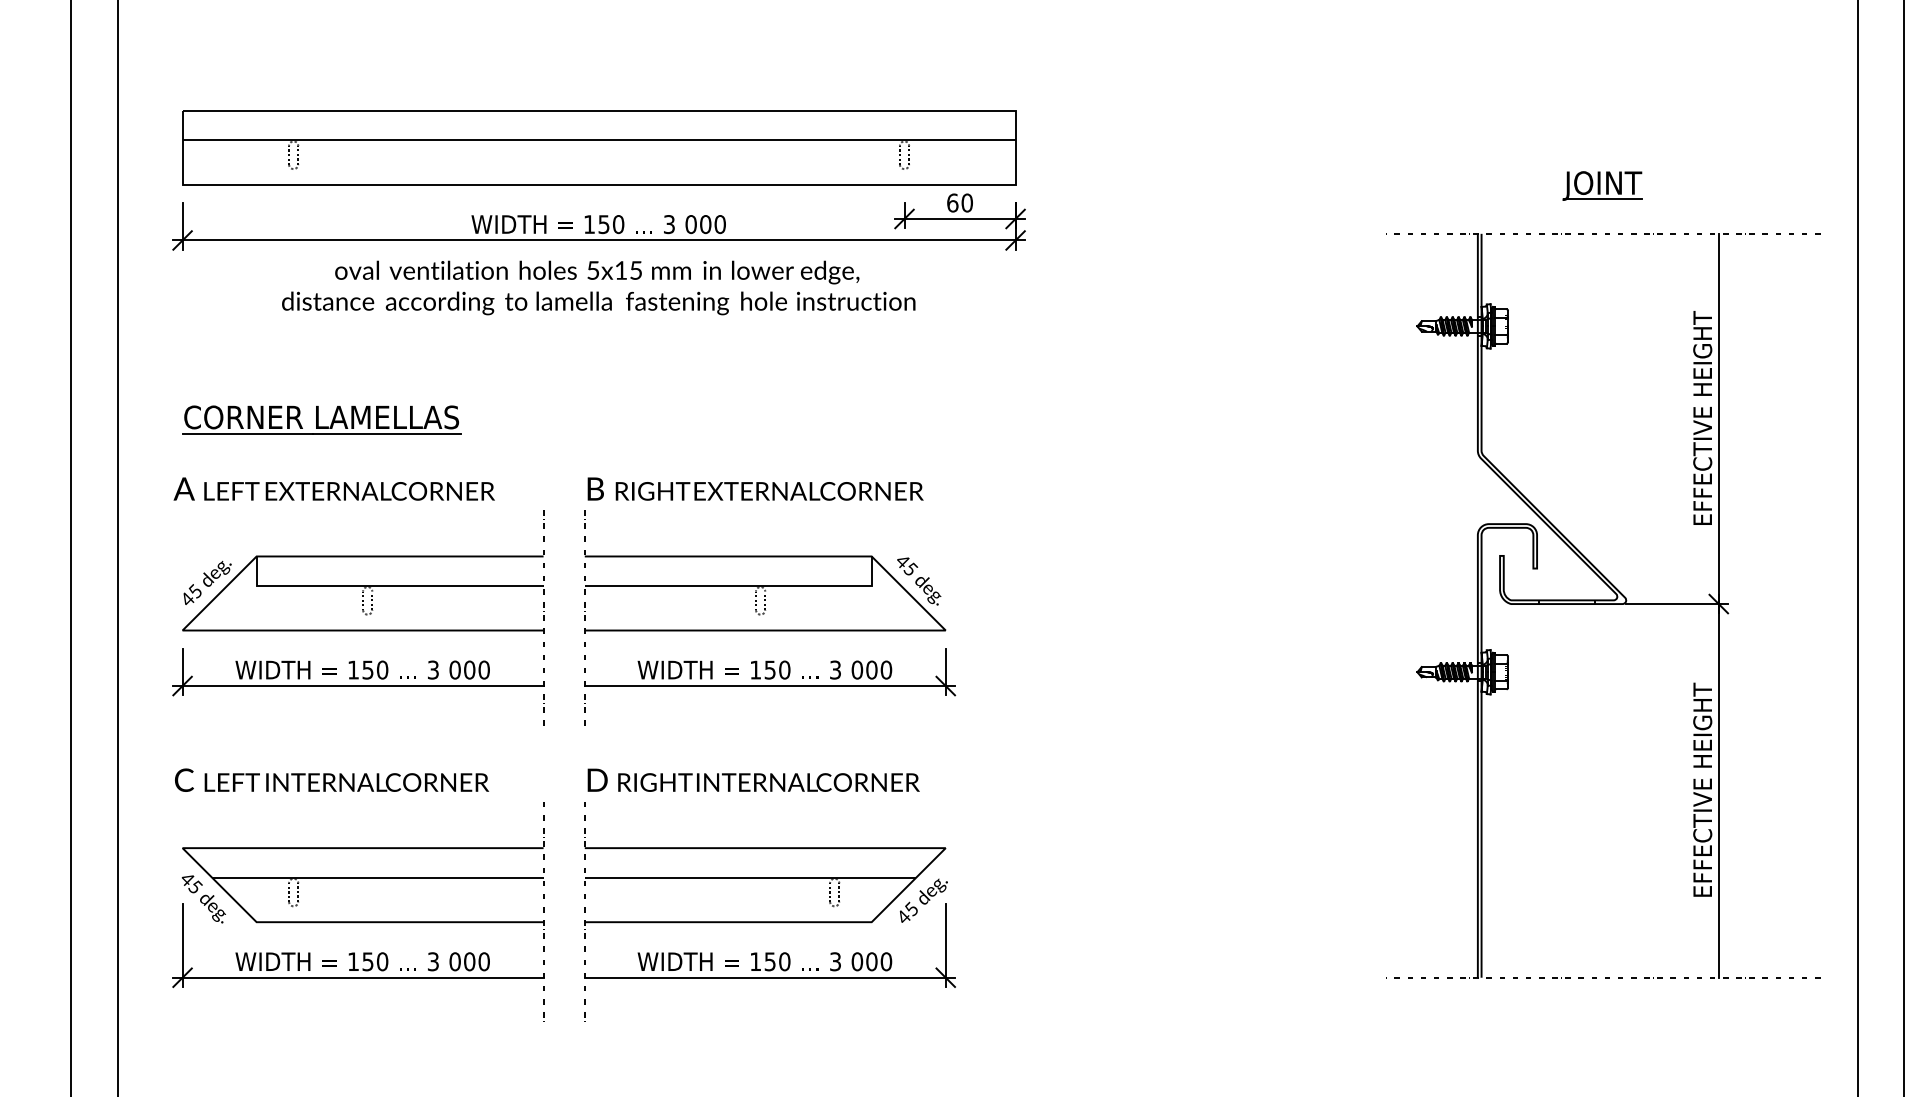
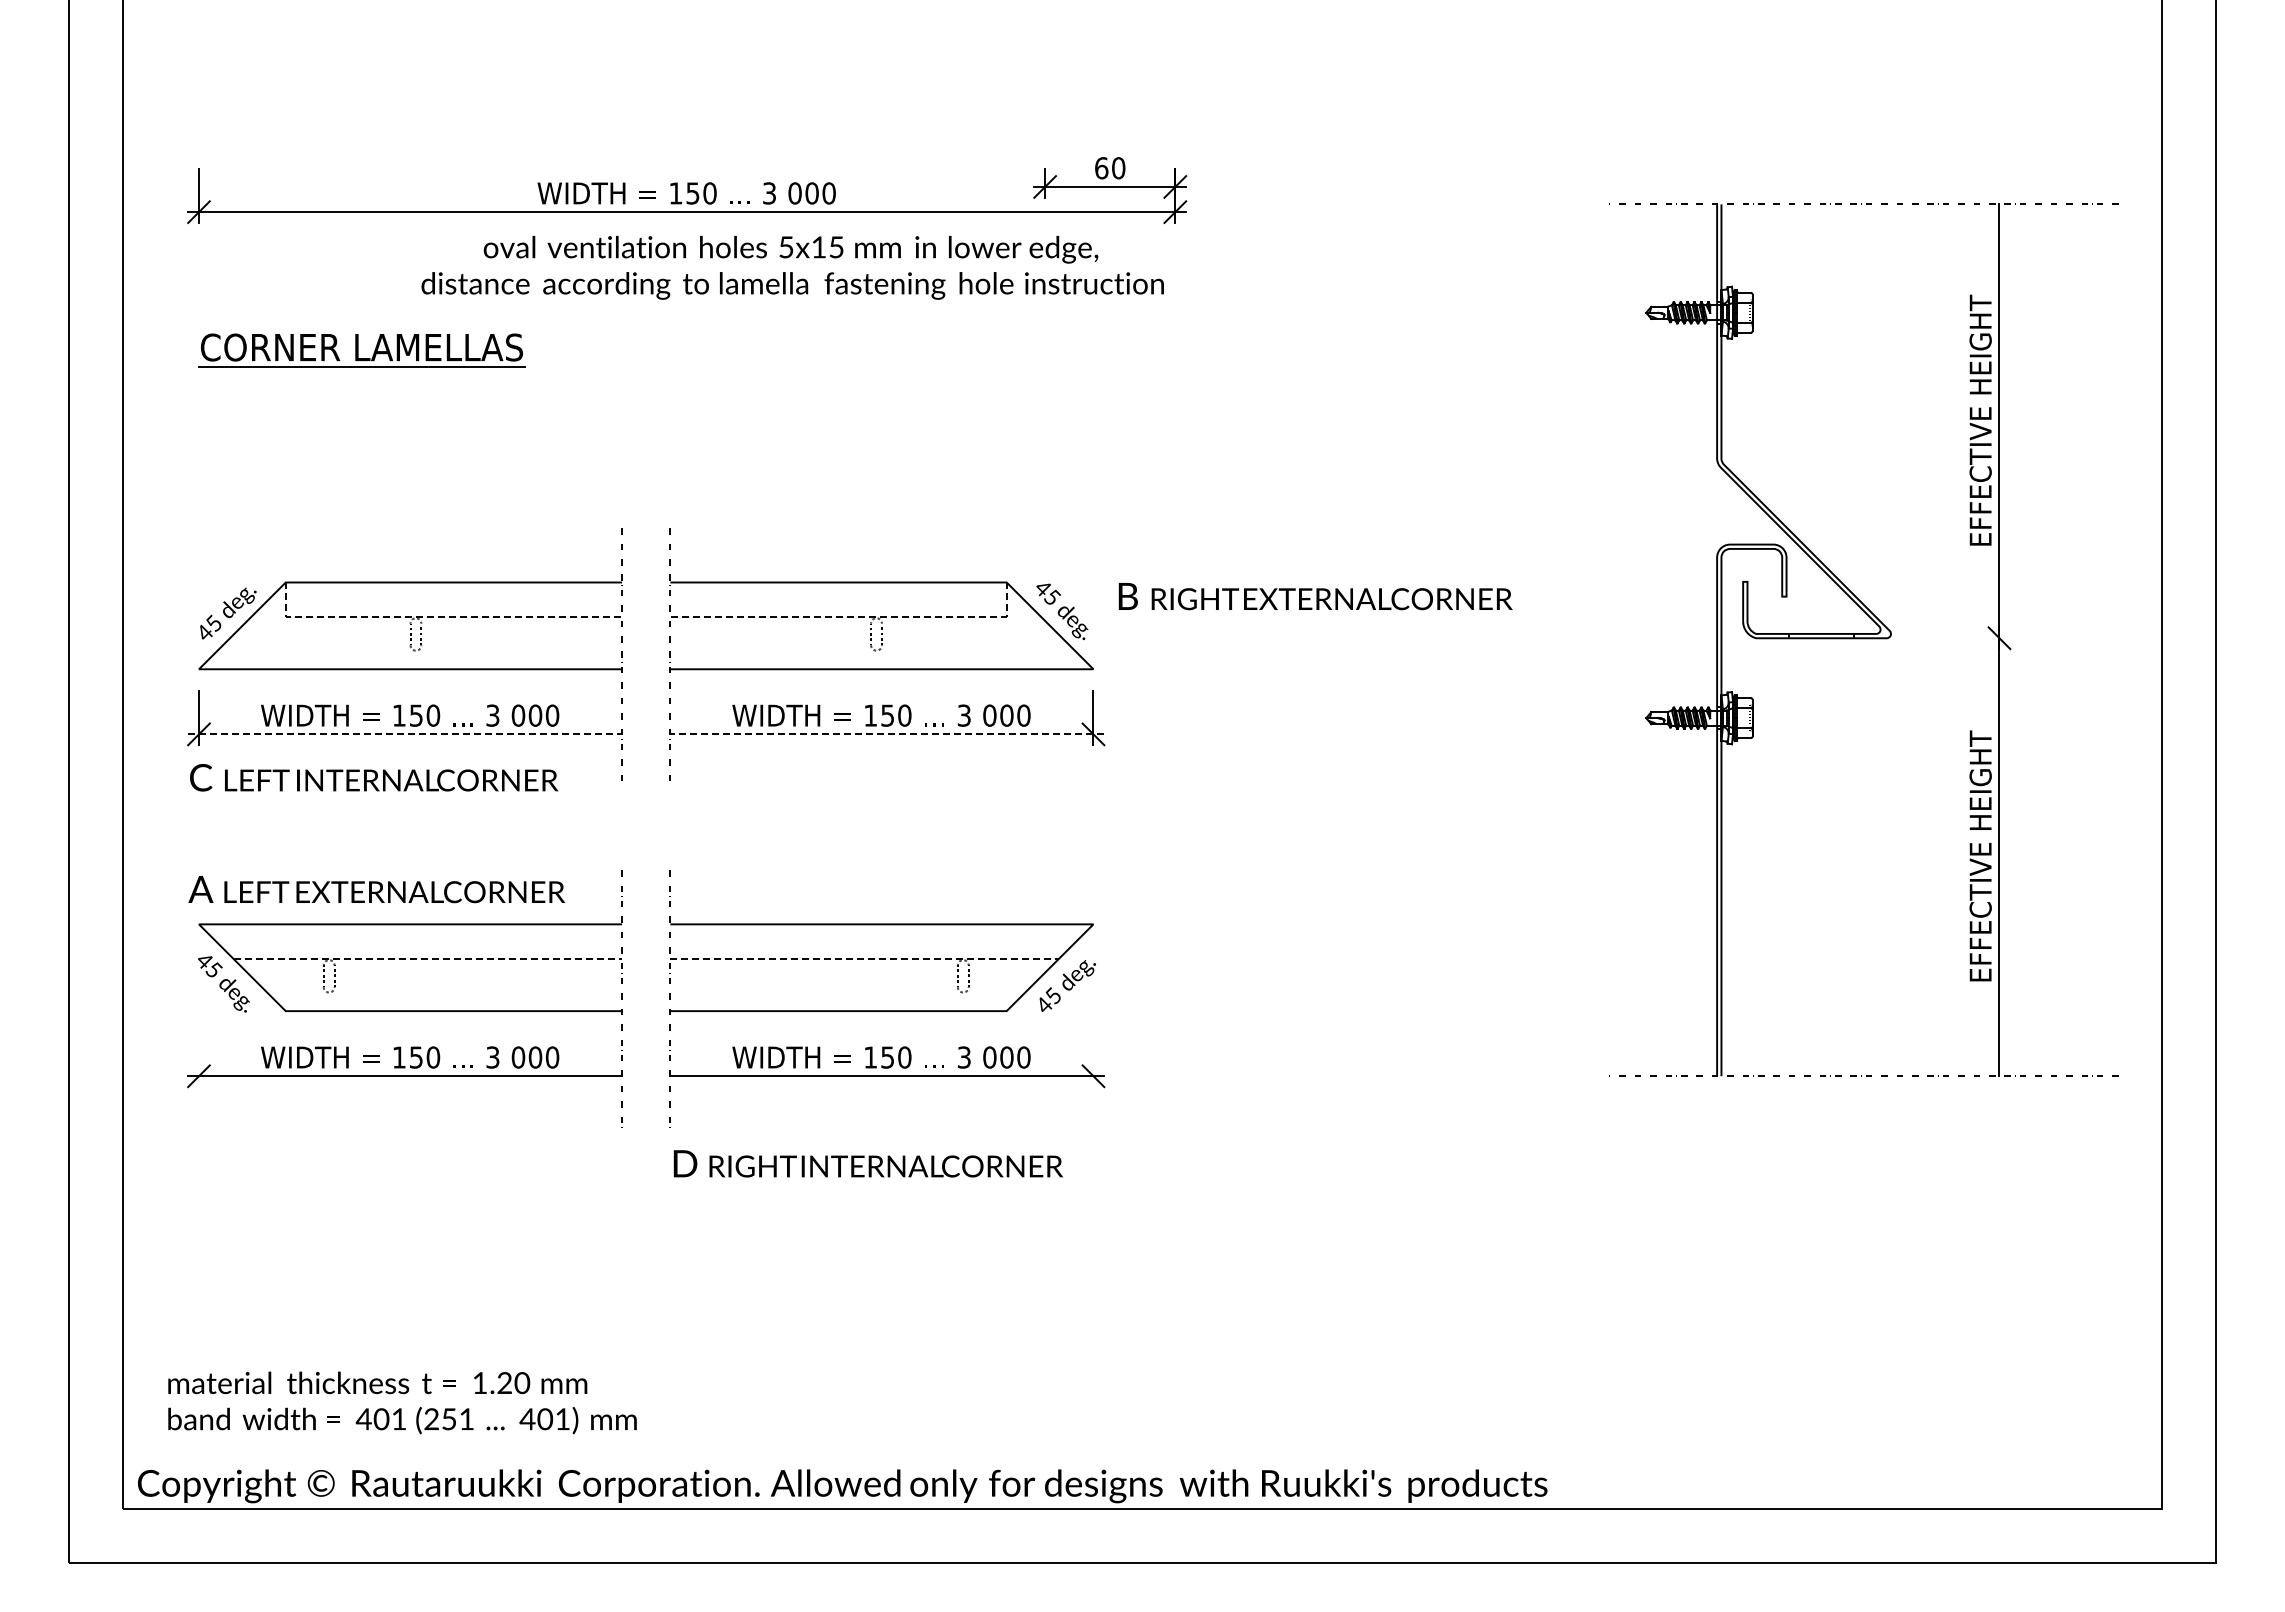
part: (598, 147) -> (686, 103), removed
part: (1602, 185) -> (1863, 147), removed
text: (598, 287) -> (792, 267), moved
part: (321, 419) -> (361, 350), moved
text: (334, 489) -> (376, 889), moved
text: (755, 489) -> (1315, 596), moved
line: (385, 586) -> (436, 617), solid -> dashed
line: (742, 586) -> (855, 617), solid -> dashed
line: (1676, 604) -> (1950, 638), removed
line: (358, 686) -> (405, 734), solid -> dashed
line: (770, 686) -> (887, 734), solid -> dashed
text: (332, 780) -> (374, 777), moved
text: (752, 780) -> (867, 1163), moved
line: (378, 878) -> (428, 959), solid -> dashed
line: (751, 878) -> (865, 959), solid -> dashed
line: (183, 945) -> (199, 1038), removed
line: (945, 945) -> (1093, 1038), removed

